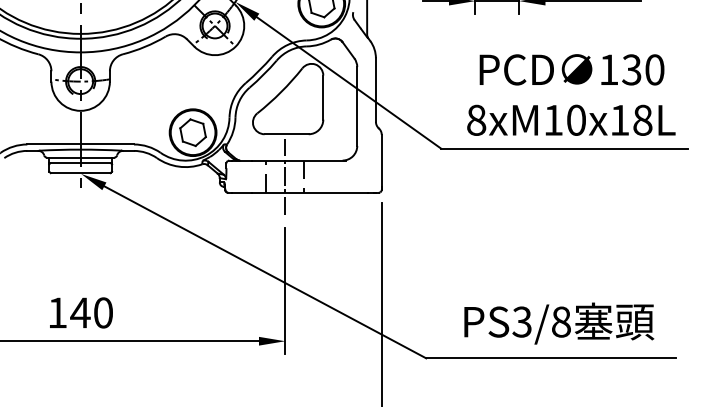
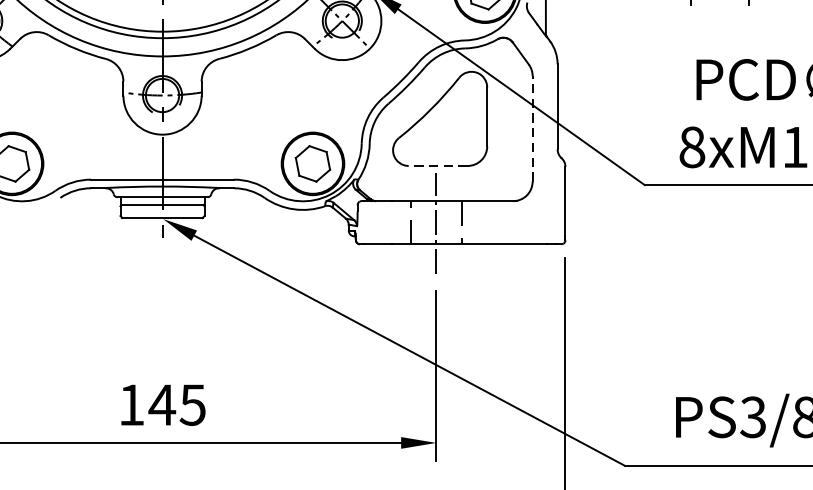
line: (357, 106) -> (532, 128), solid -> dashed
line: (286, 134) -> (437, 166), solid -> dashed
text: (102, 312) -> (191, 404), 140 -> 145

